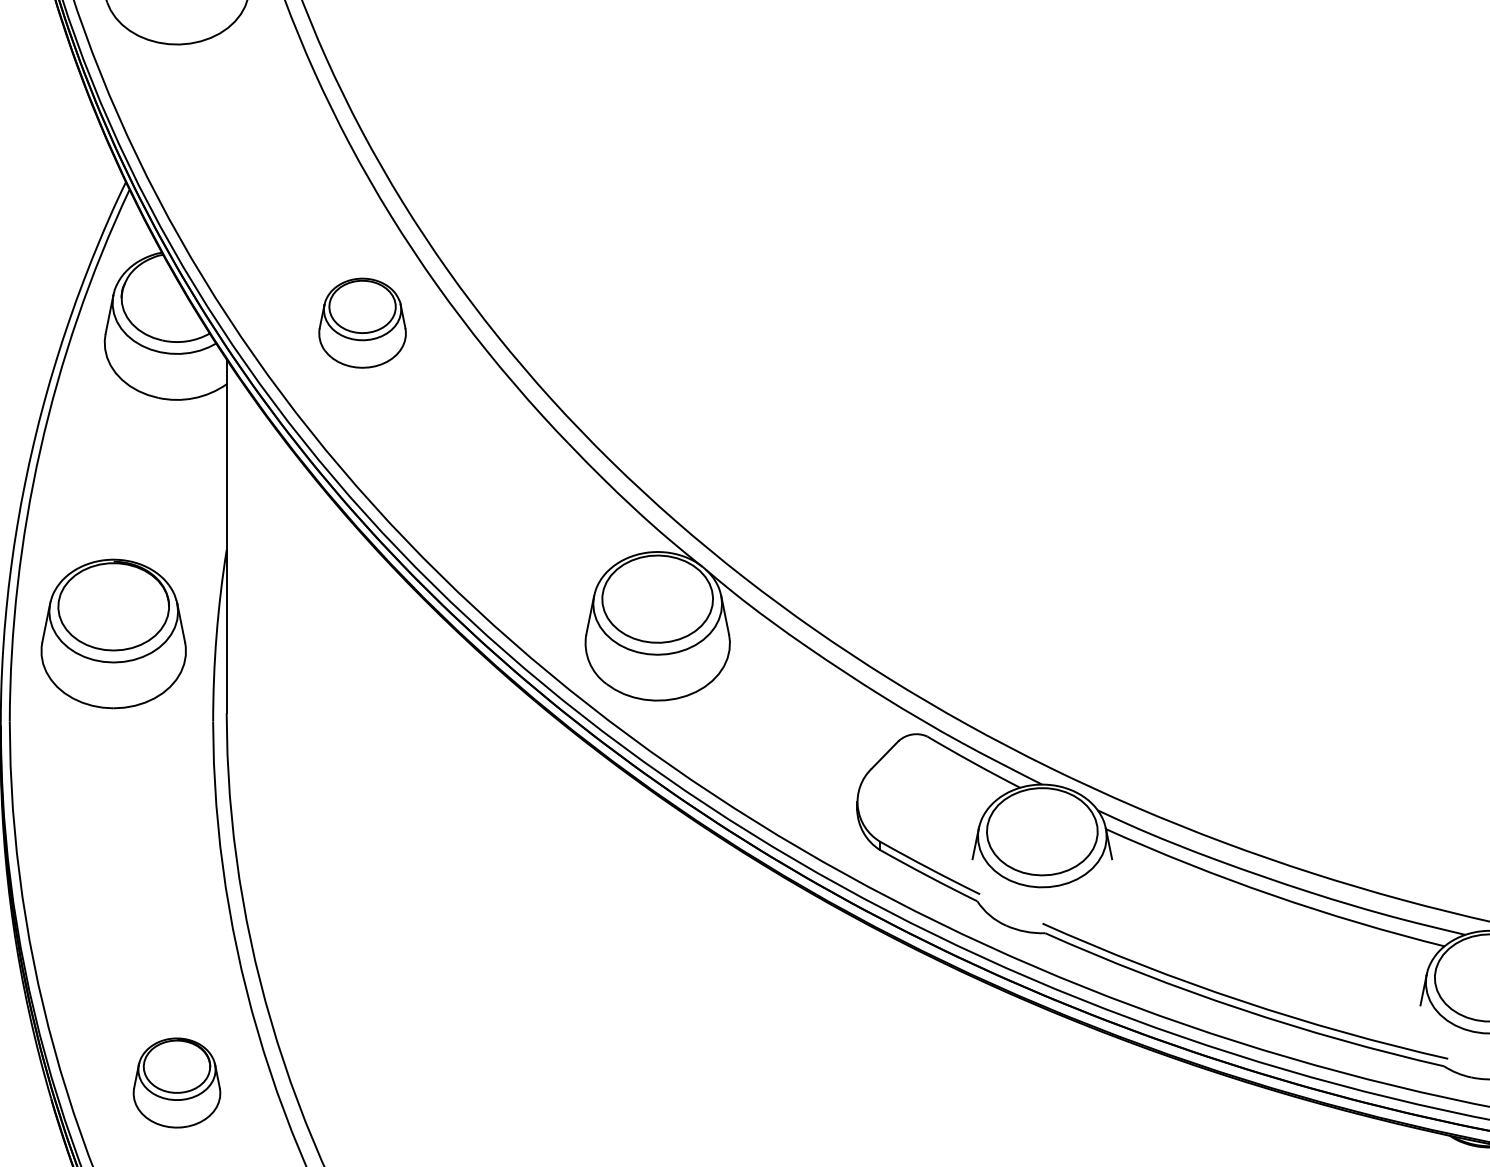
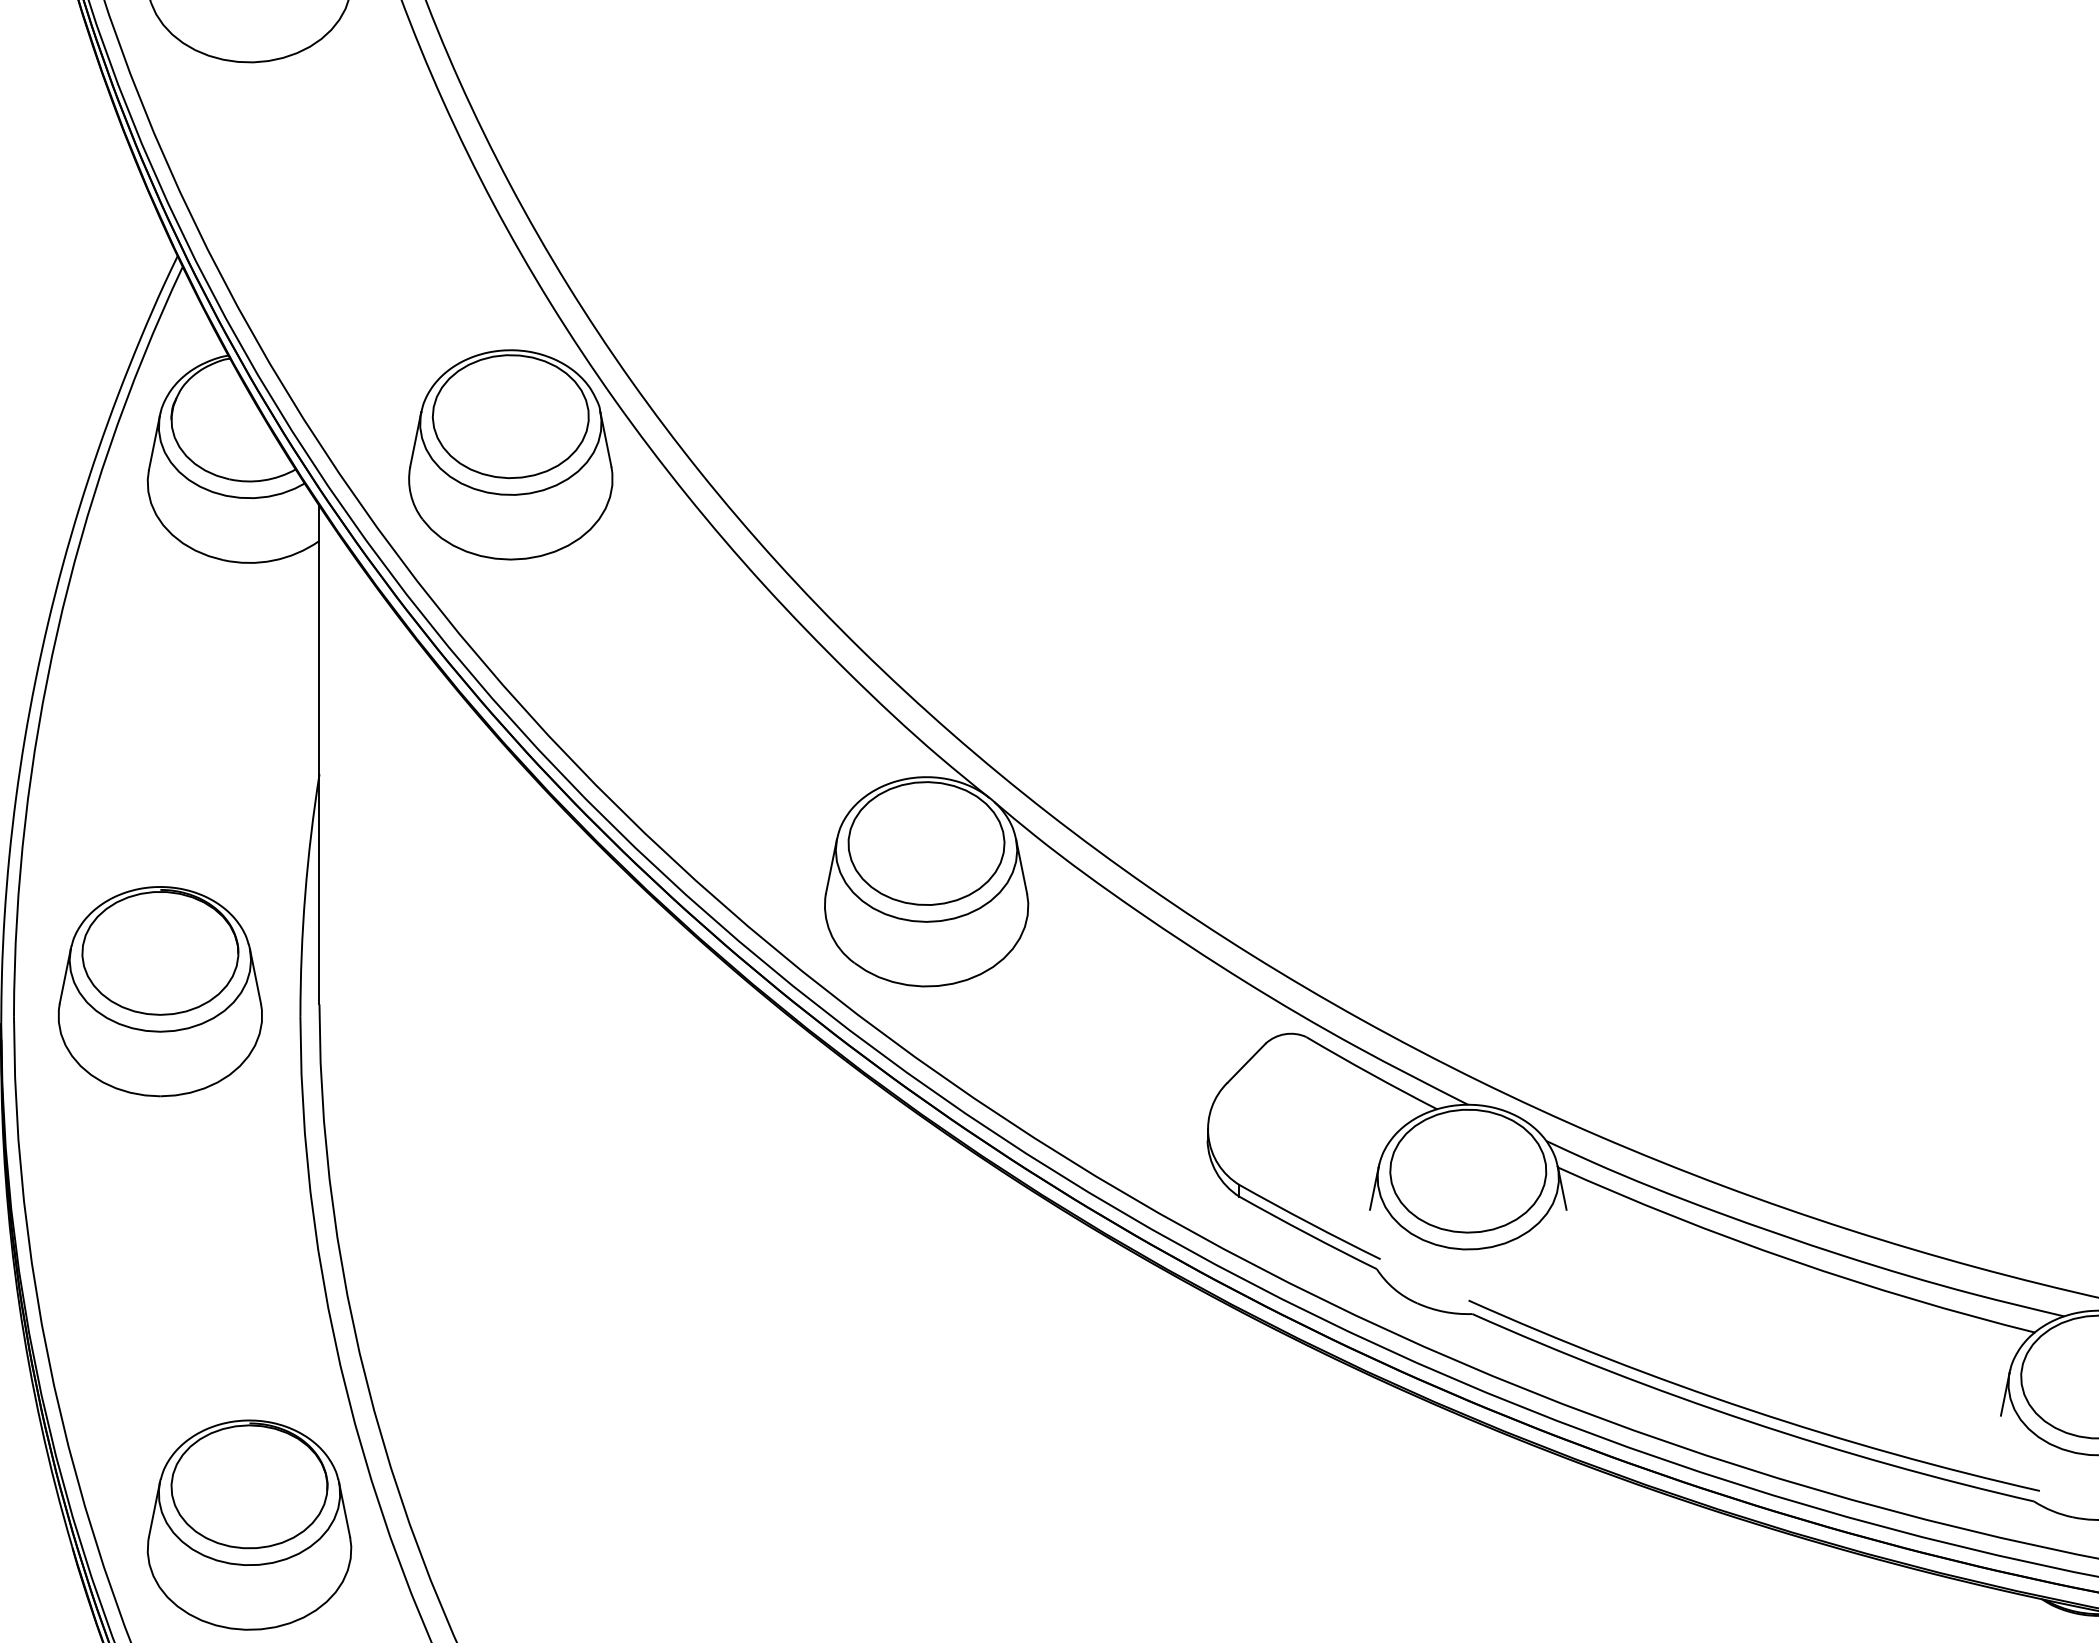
part: (362, 322) -> (510, 454), size x1.67
part: (113, 633) -> (160, 991), moved
part: (177, 1082) -> (249, 1524), size x1.67

